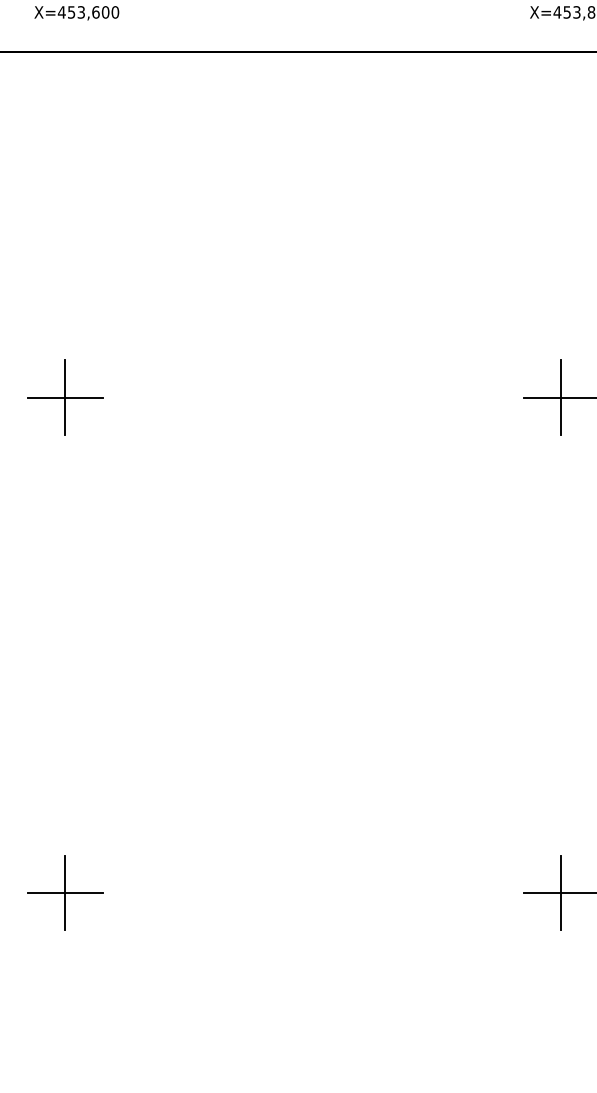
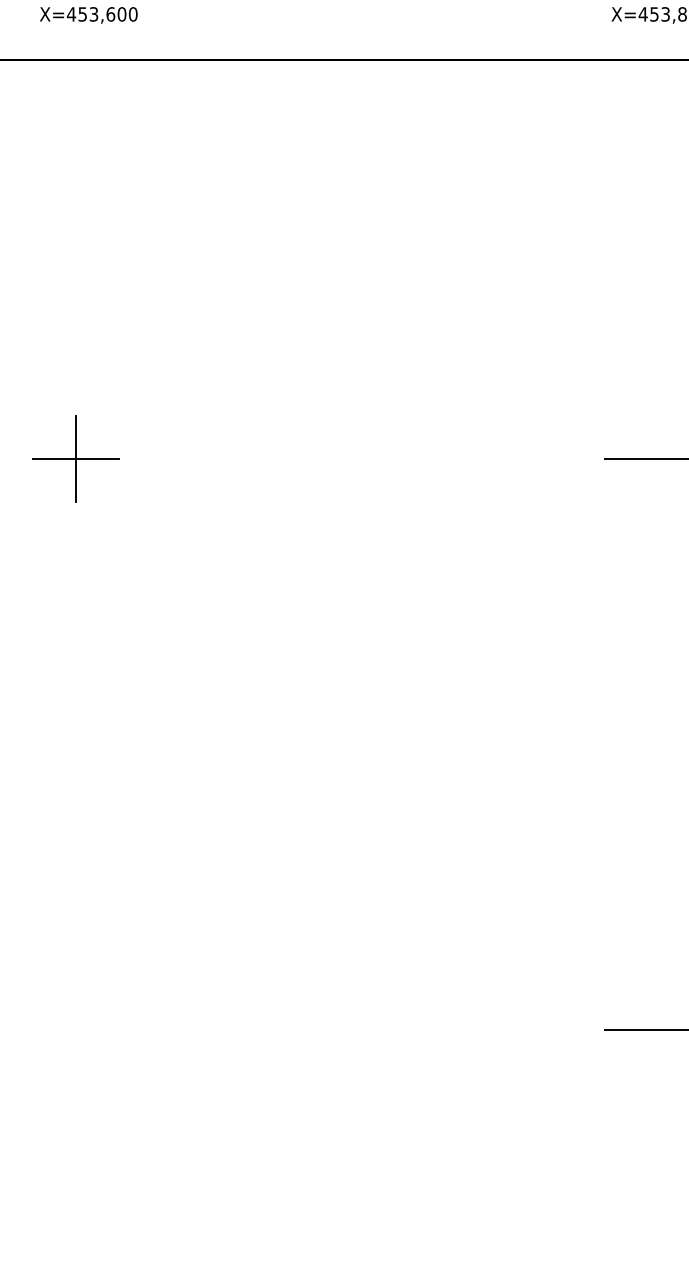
line: (561, 397) -> (647, 458), removed
part: (65, 893) -> (75, 1030), removed
line: (561, 893) -> (647, 1030), removed

